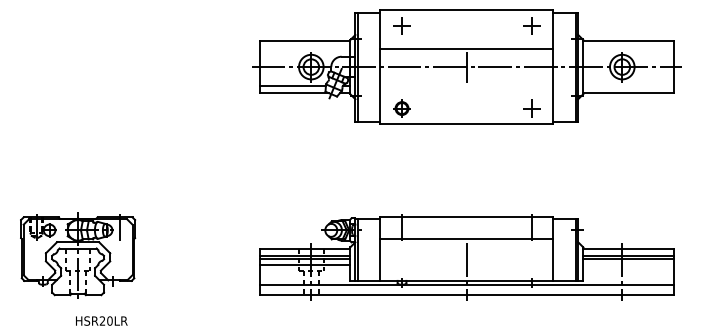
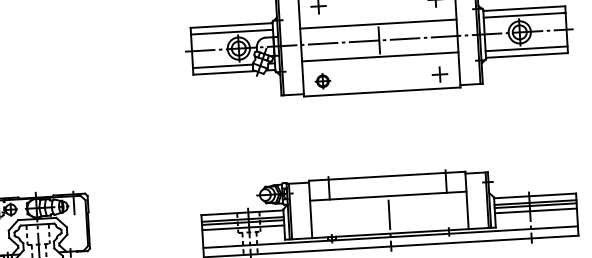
line: (304, 48) -> (231, 32), added
line: (628, 48) -> (524, 15), added
line: (466, 85) -> (379, 57), added
line: (628, 85) -> (526, 48), added
line: (628, 265) -> (535, 211), added

